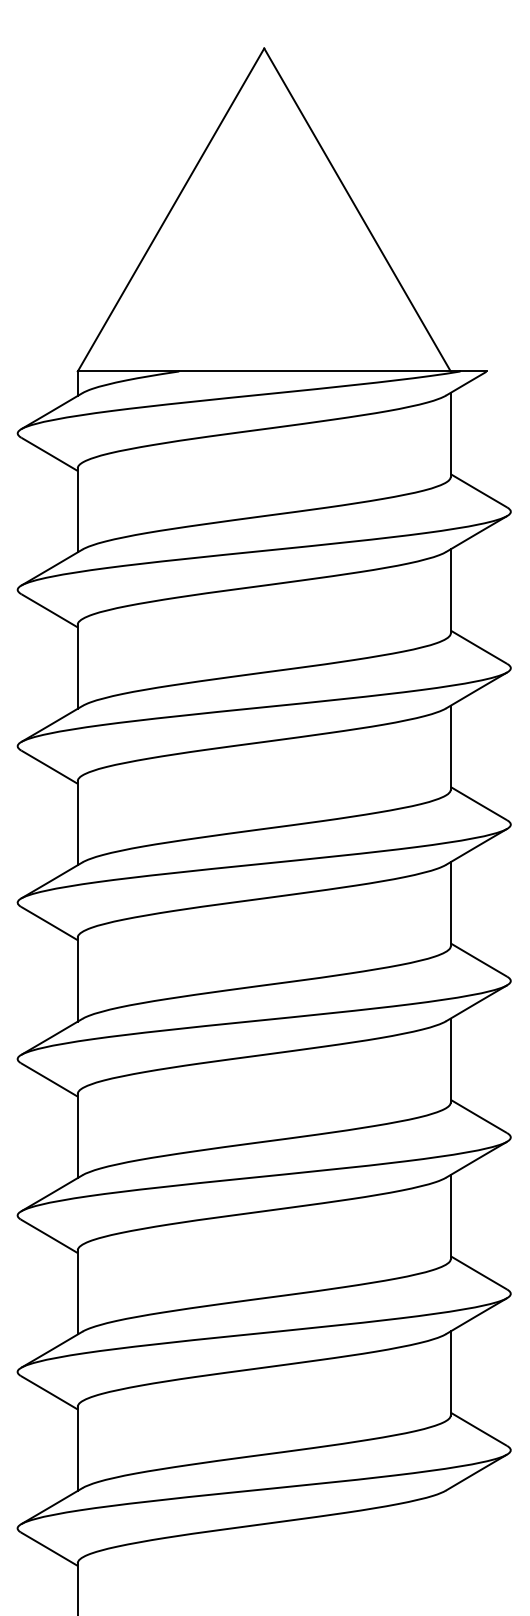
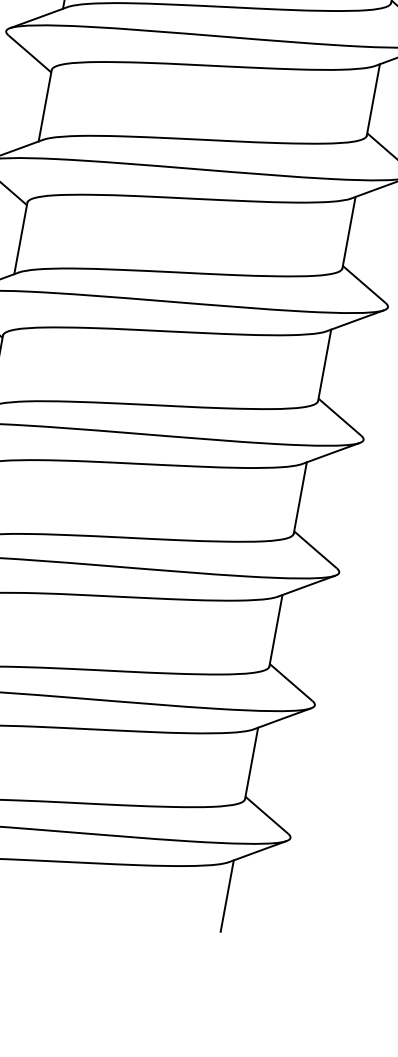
line: (450, 1529) -> (227, 895), added

